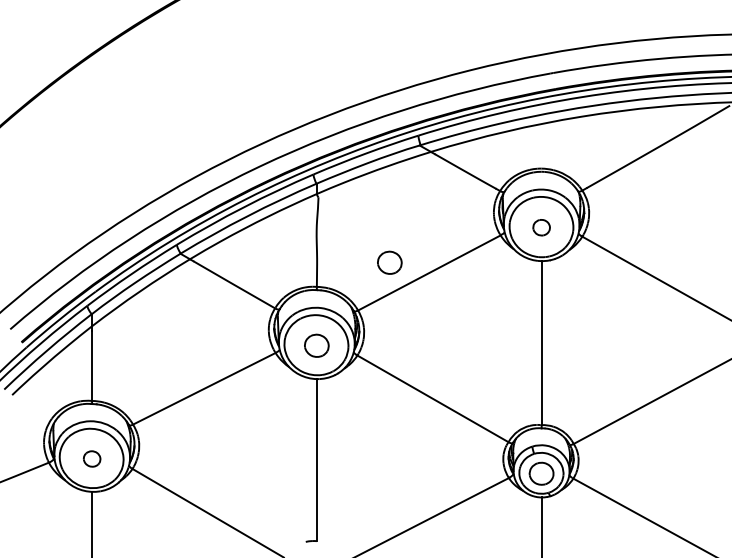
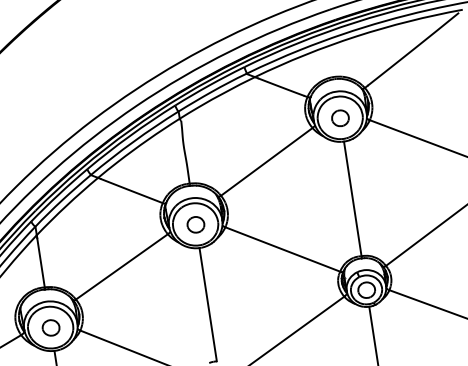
part: (541, 227) -> (340, 118), size x1.43
part: (389, 262) -> (237, 158), removed
part: (91, 458) -> (50, 327), size x1.43

